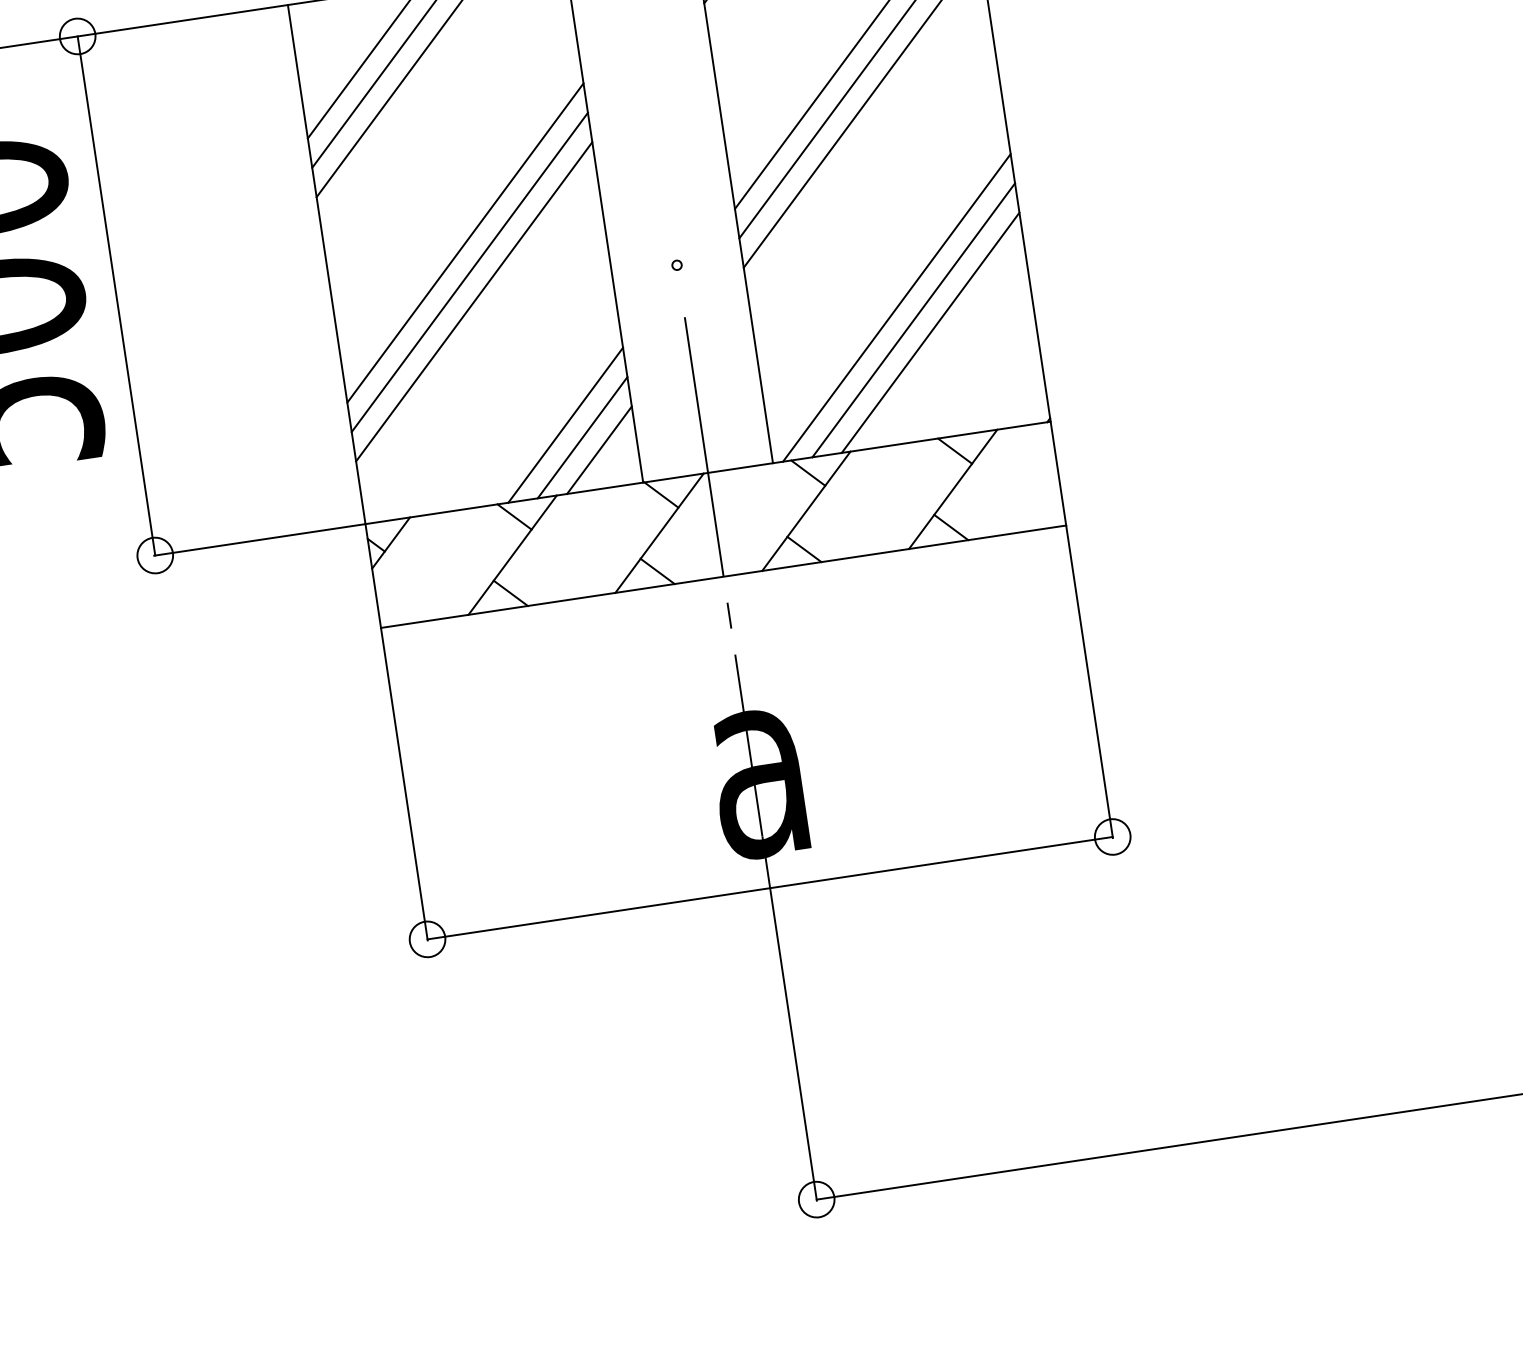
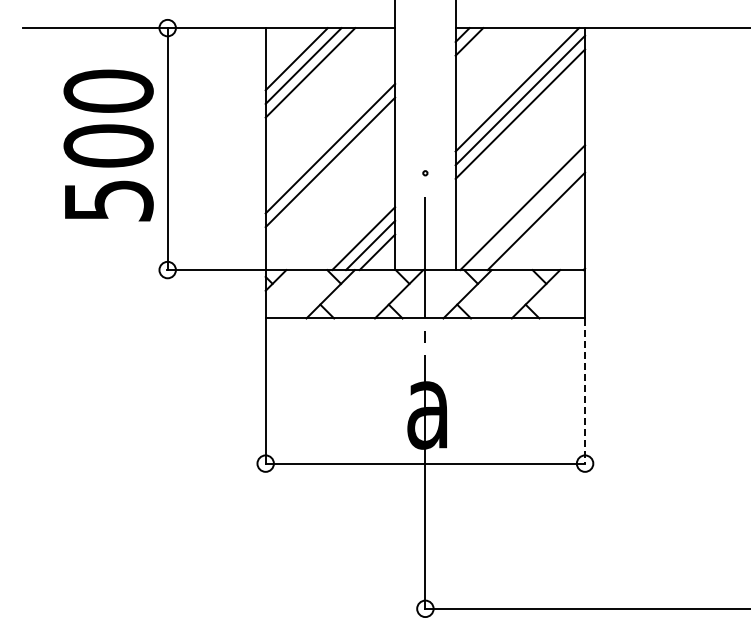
line: (474, 300) -> (330, 175), removed
line: (913, 320) -> (529, 214), removed
line: (1090, 682) -> (585, 391), solid -> dashed

